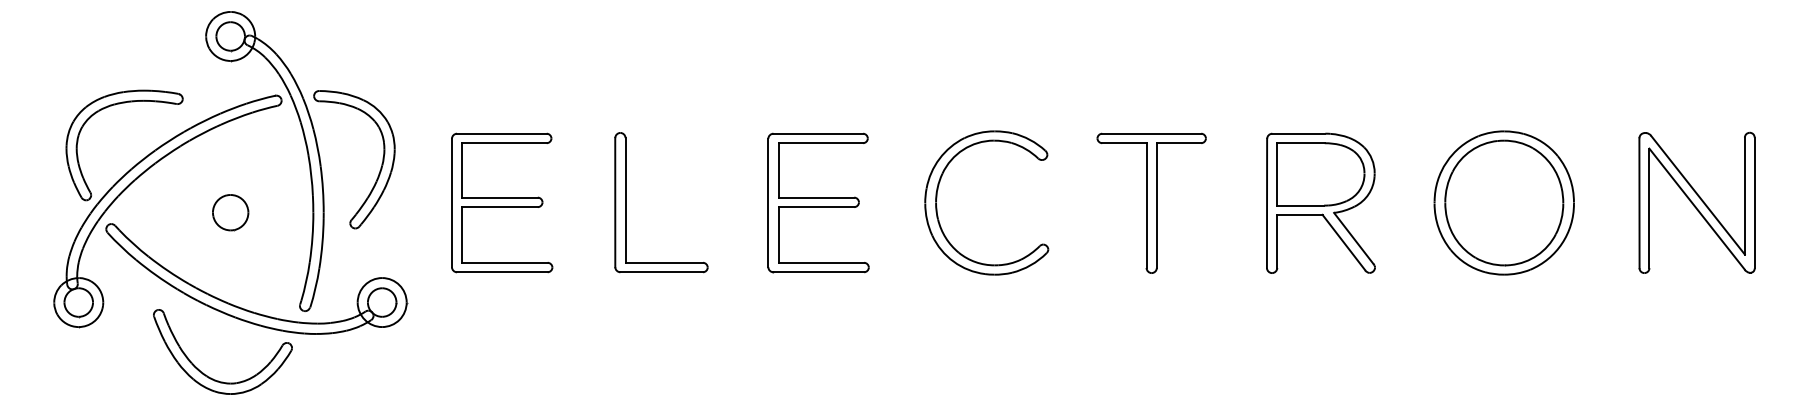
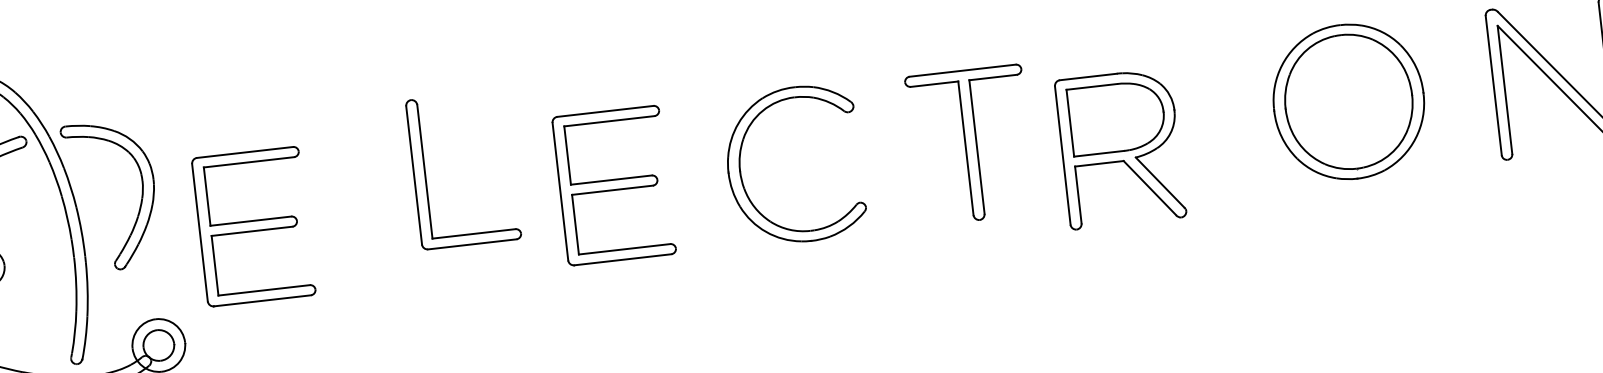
part: (502, 202) -> (254, 226), moved
part: (626, 202) -> (426, 173), moved
part: (1320, 202) -> (1119, 148), moved

